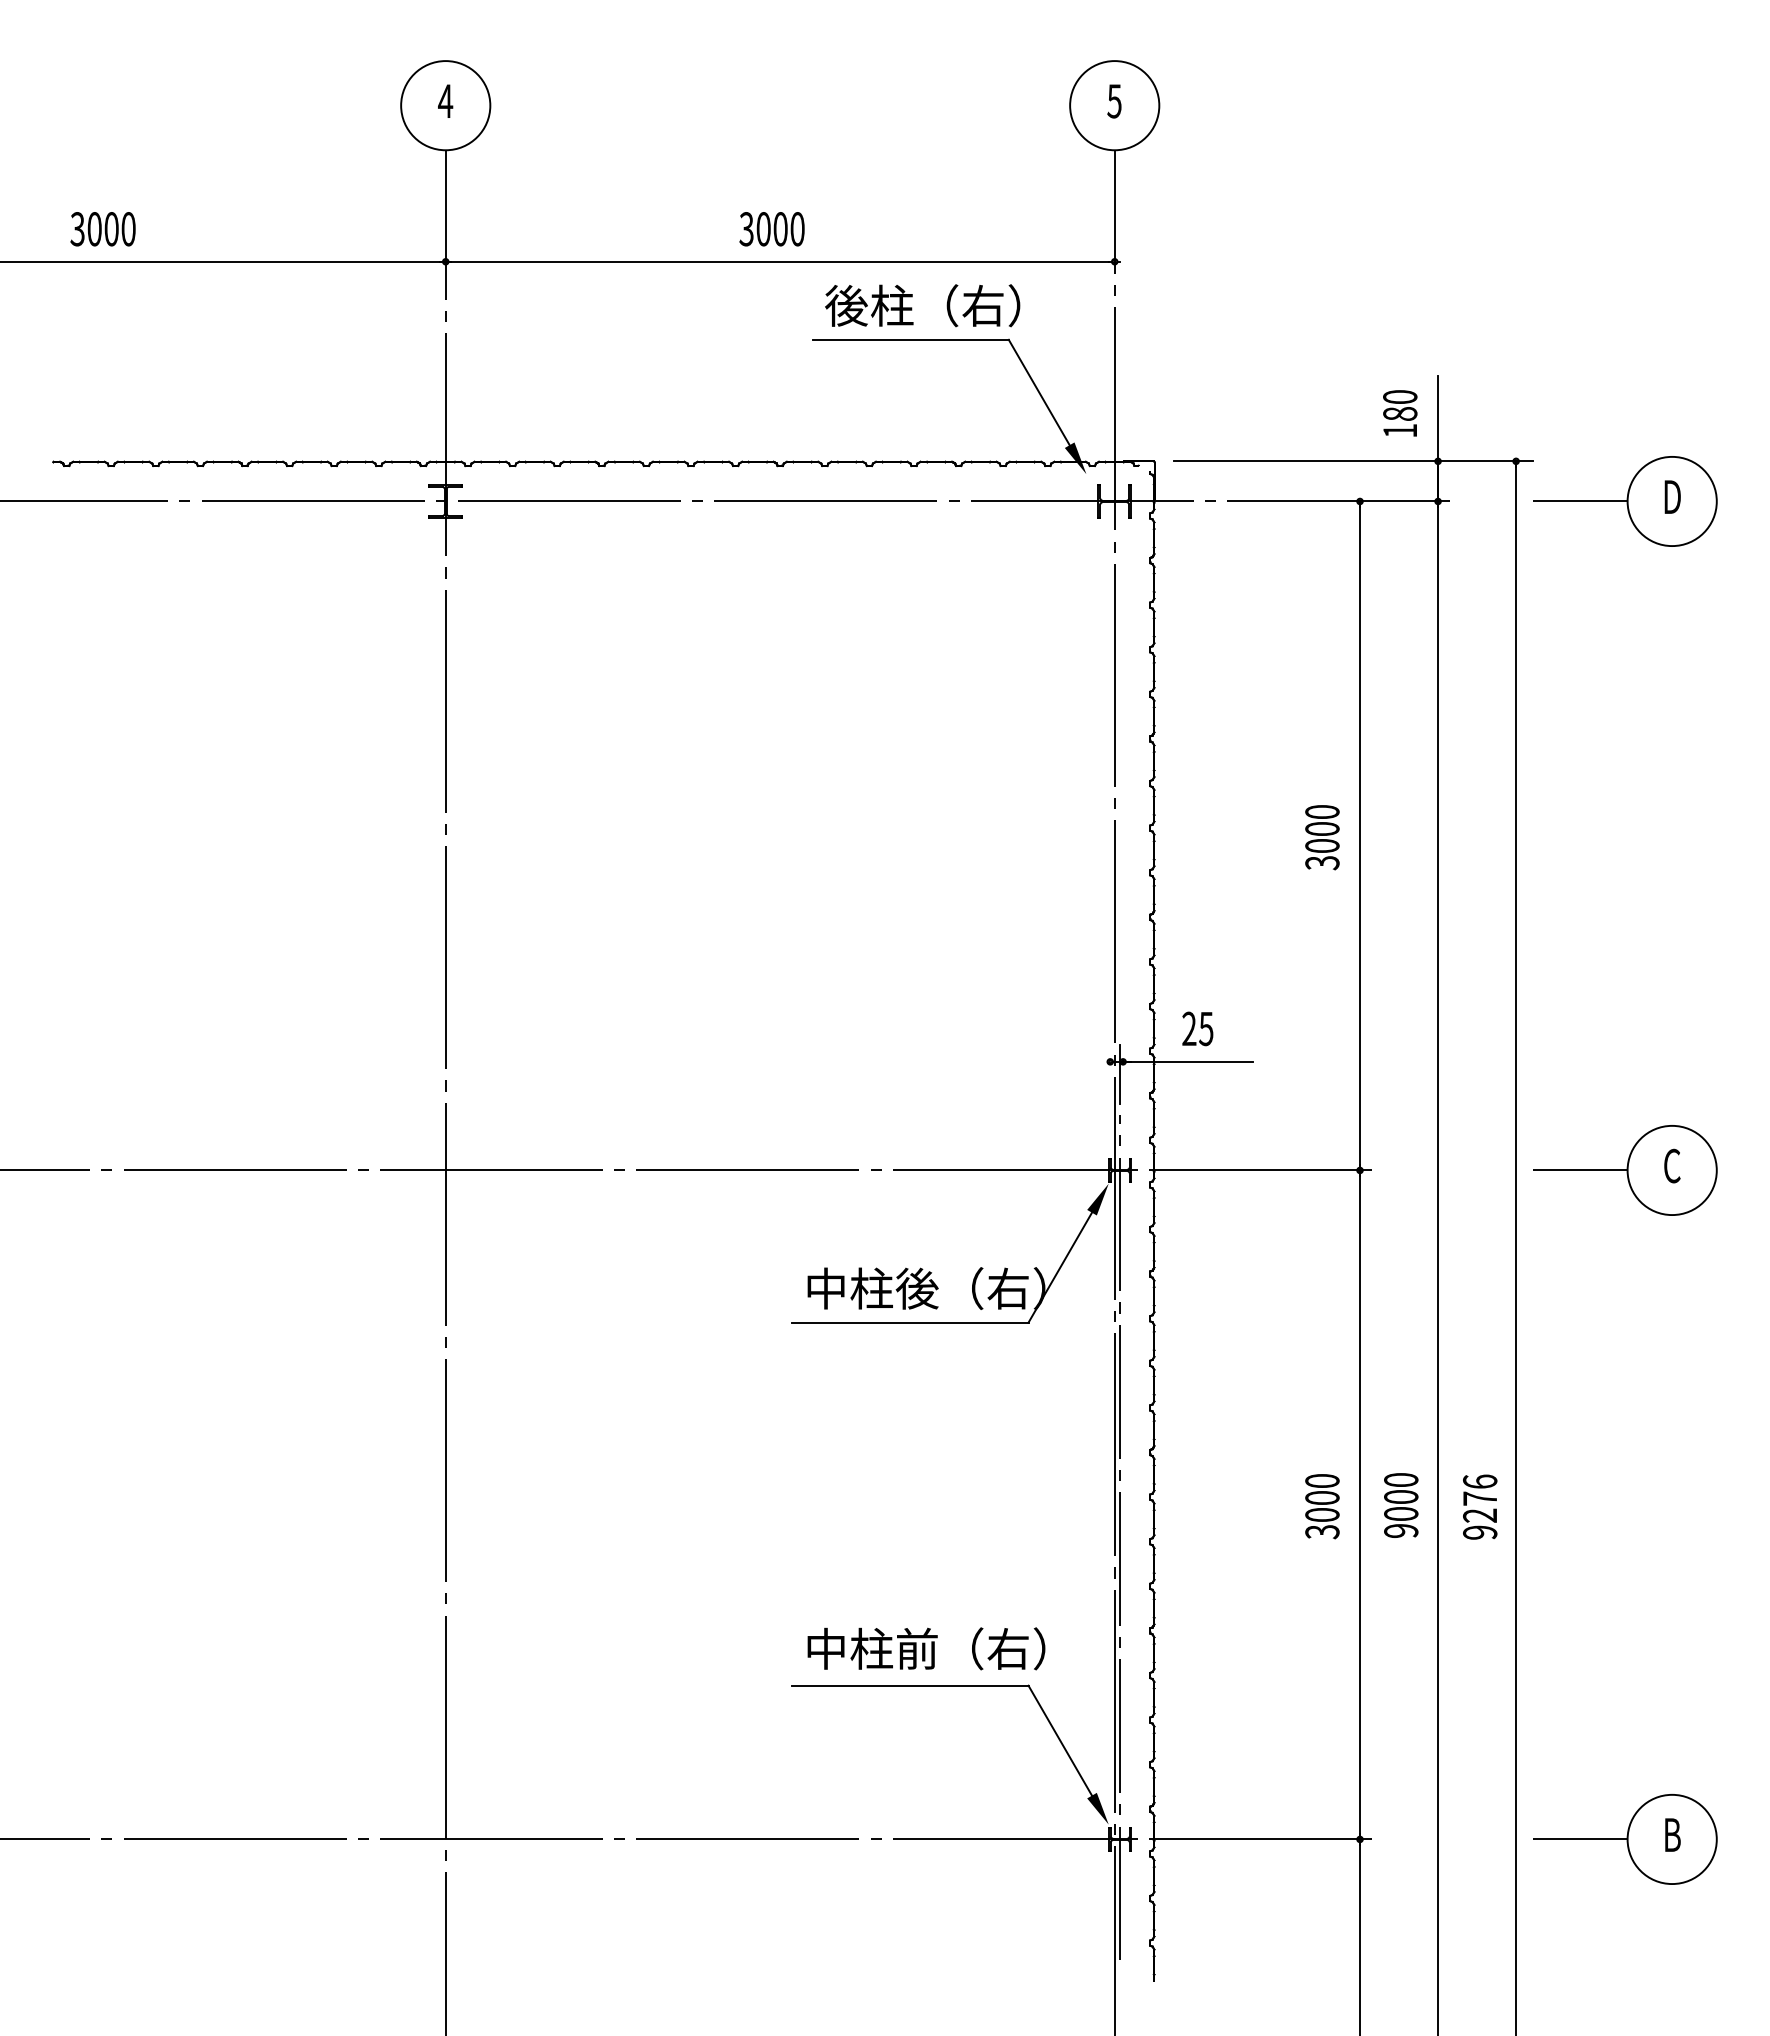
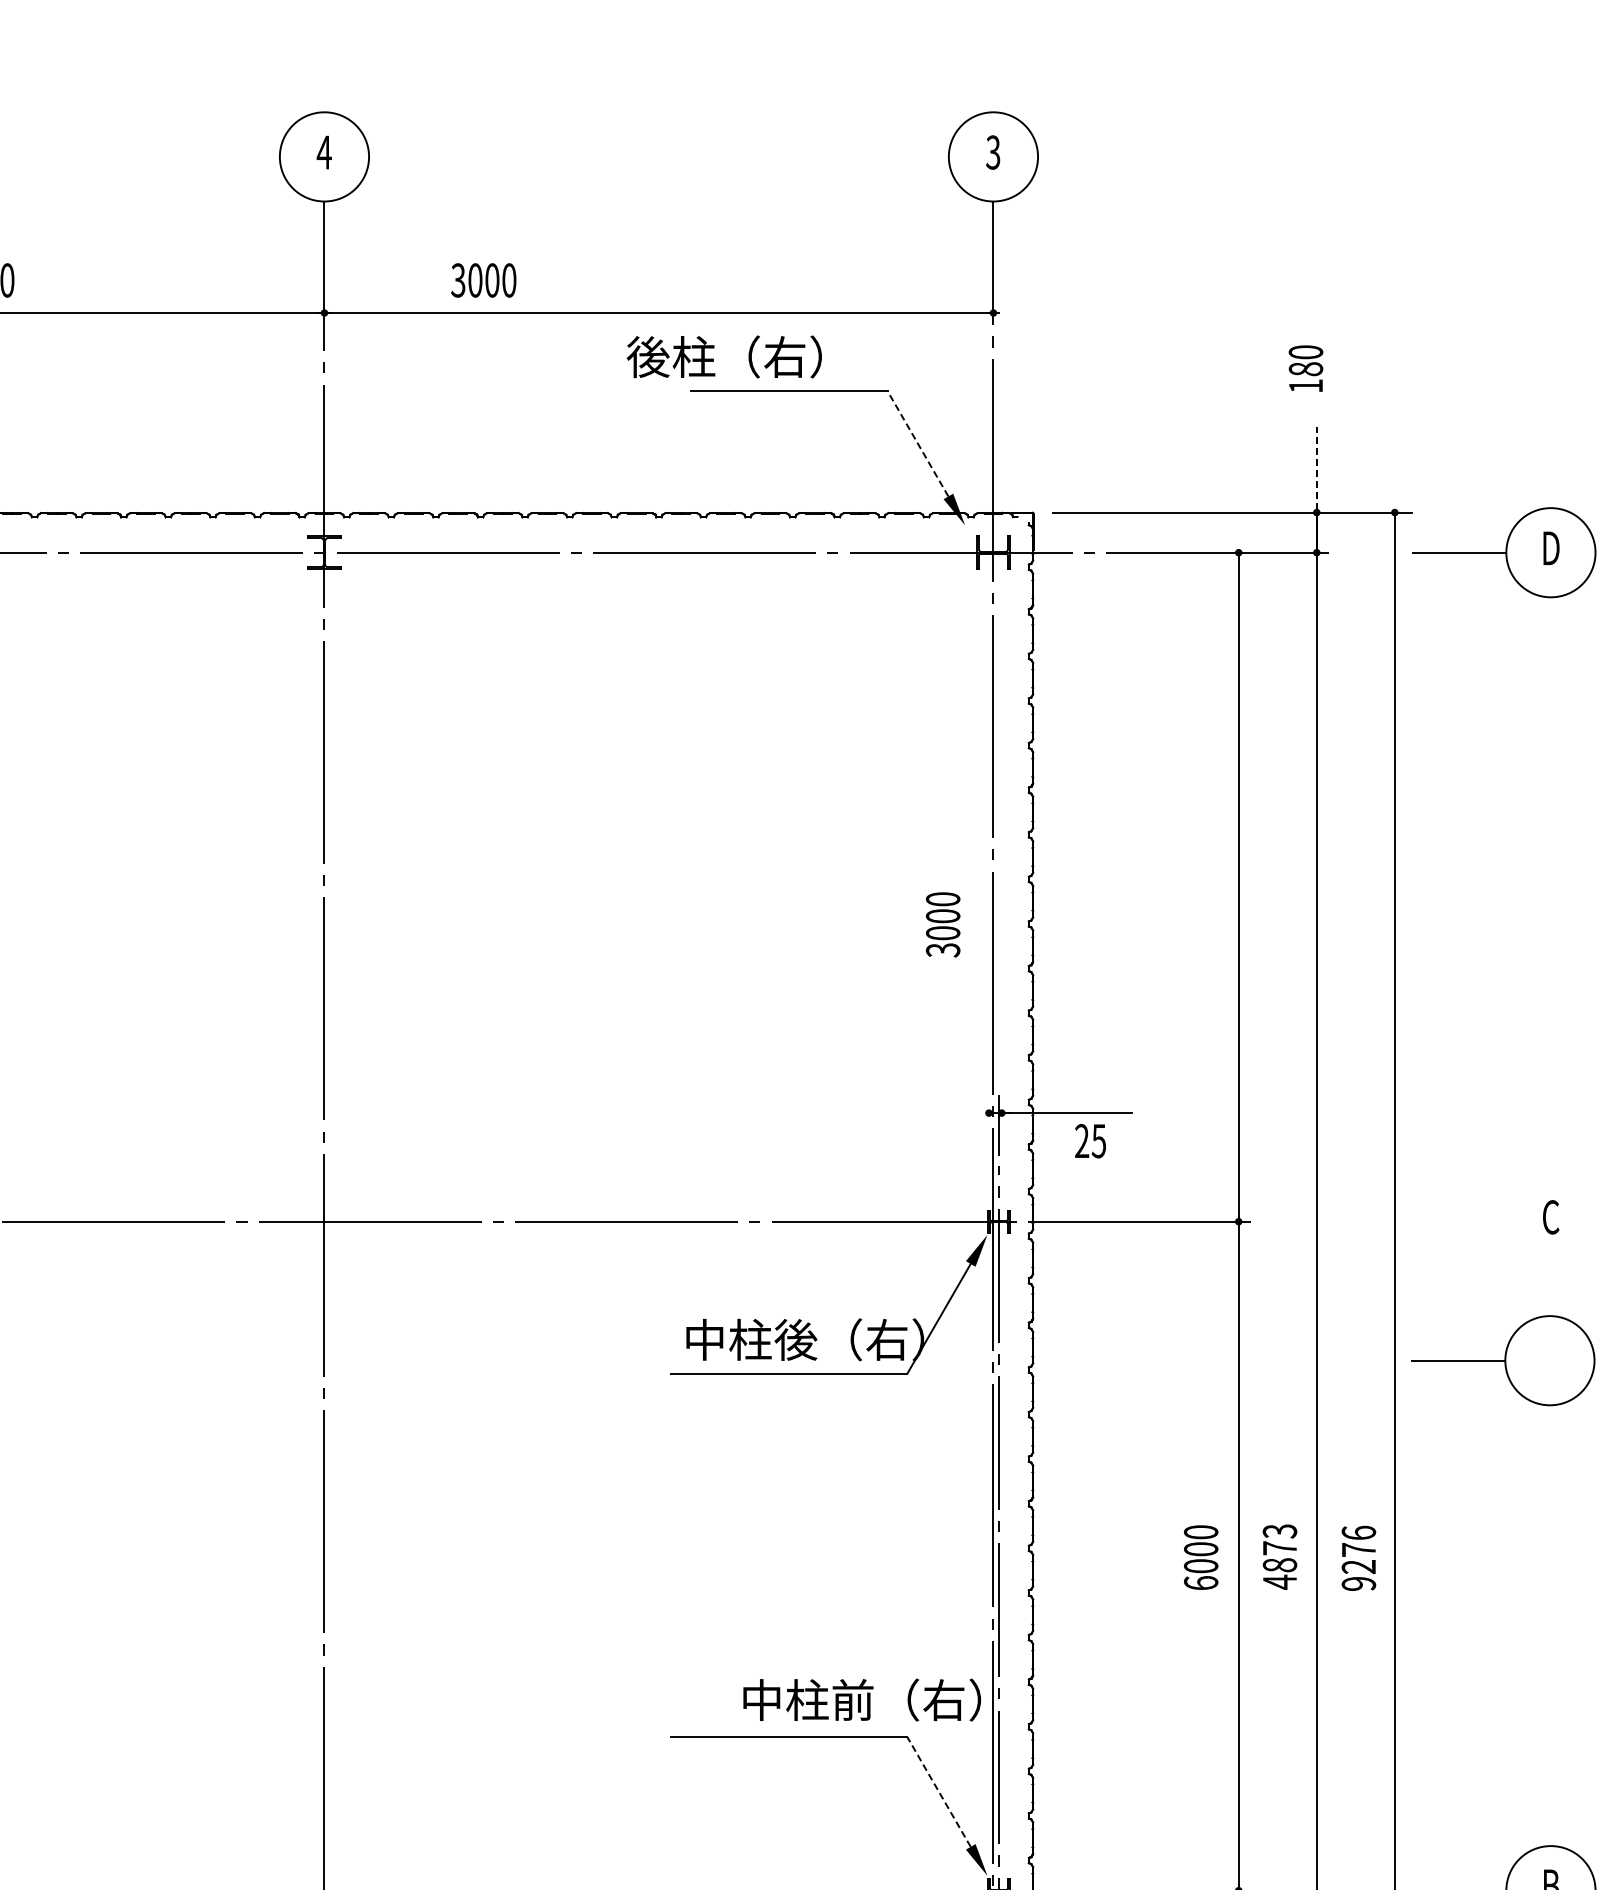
text: (1114, 100) -> (993, 151), 5 -> 3
text: (771, 229) -> (483, 280), moved
text: (922, 305) -> (724, 356), moved
line: (1039, 392) -> (918, 443), solid -> dashed
text: (1400, 413) -> (1306, 368), moved
line: (1438, 416) -> (1317, 467), solid -> dashed
text: (1322, 837) -> (943, 924), moved
text: (1197, 1028) -> (1090, 1140), moved
part: (1625, 1170) -> (1503, 1360), moved
text: (1401, 1505) -> (1280, 1556), 9000 -> 4873
text: (1322, 1531) -> (1201, 1582), 3000 -> 6000
text: (926, 1648) -> (862, 1699), moved
line: (1060, 1740) -> (939, 1791), solid -> dashed

